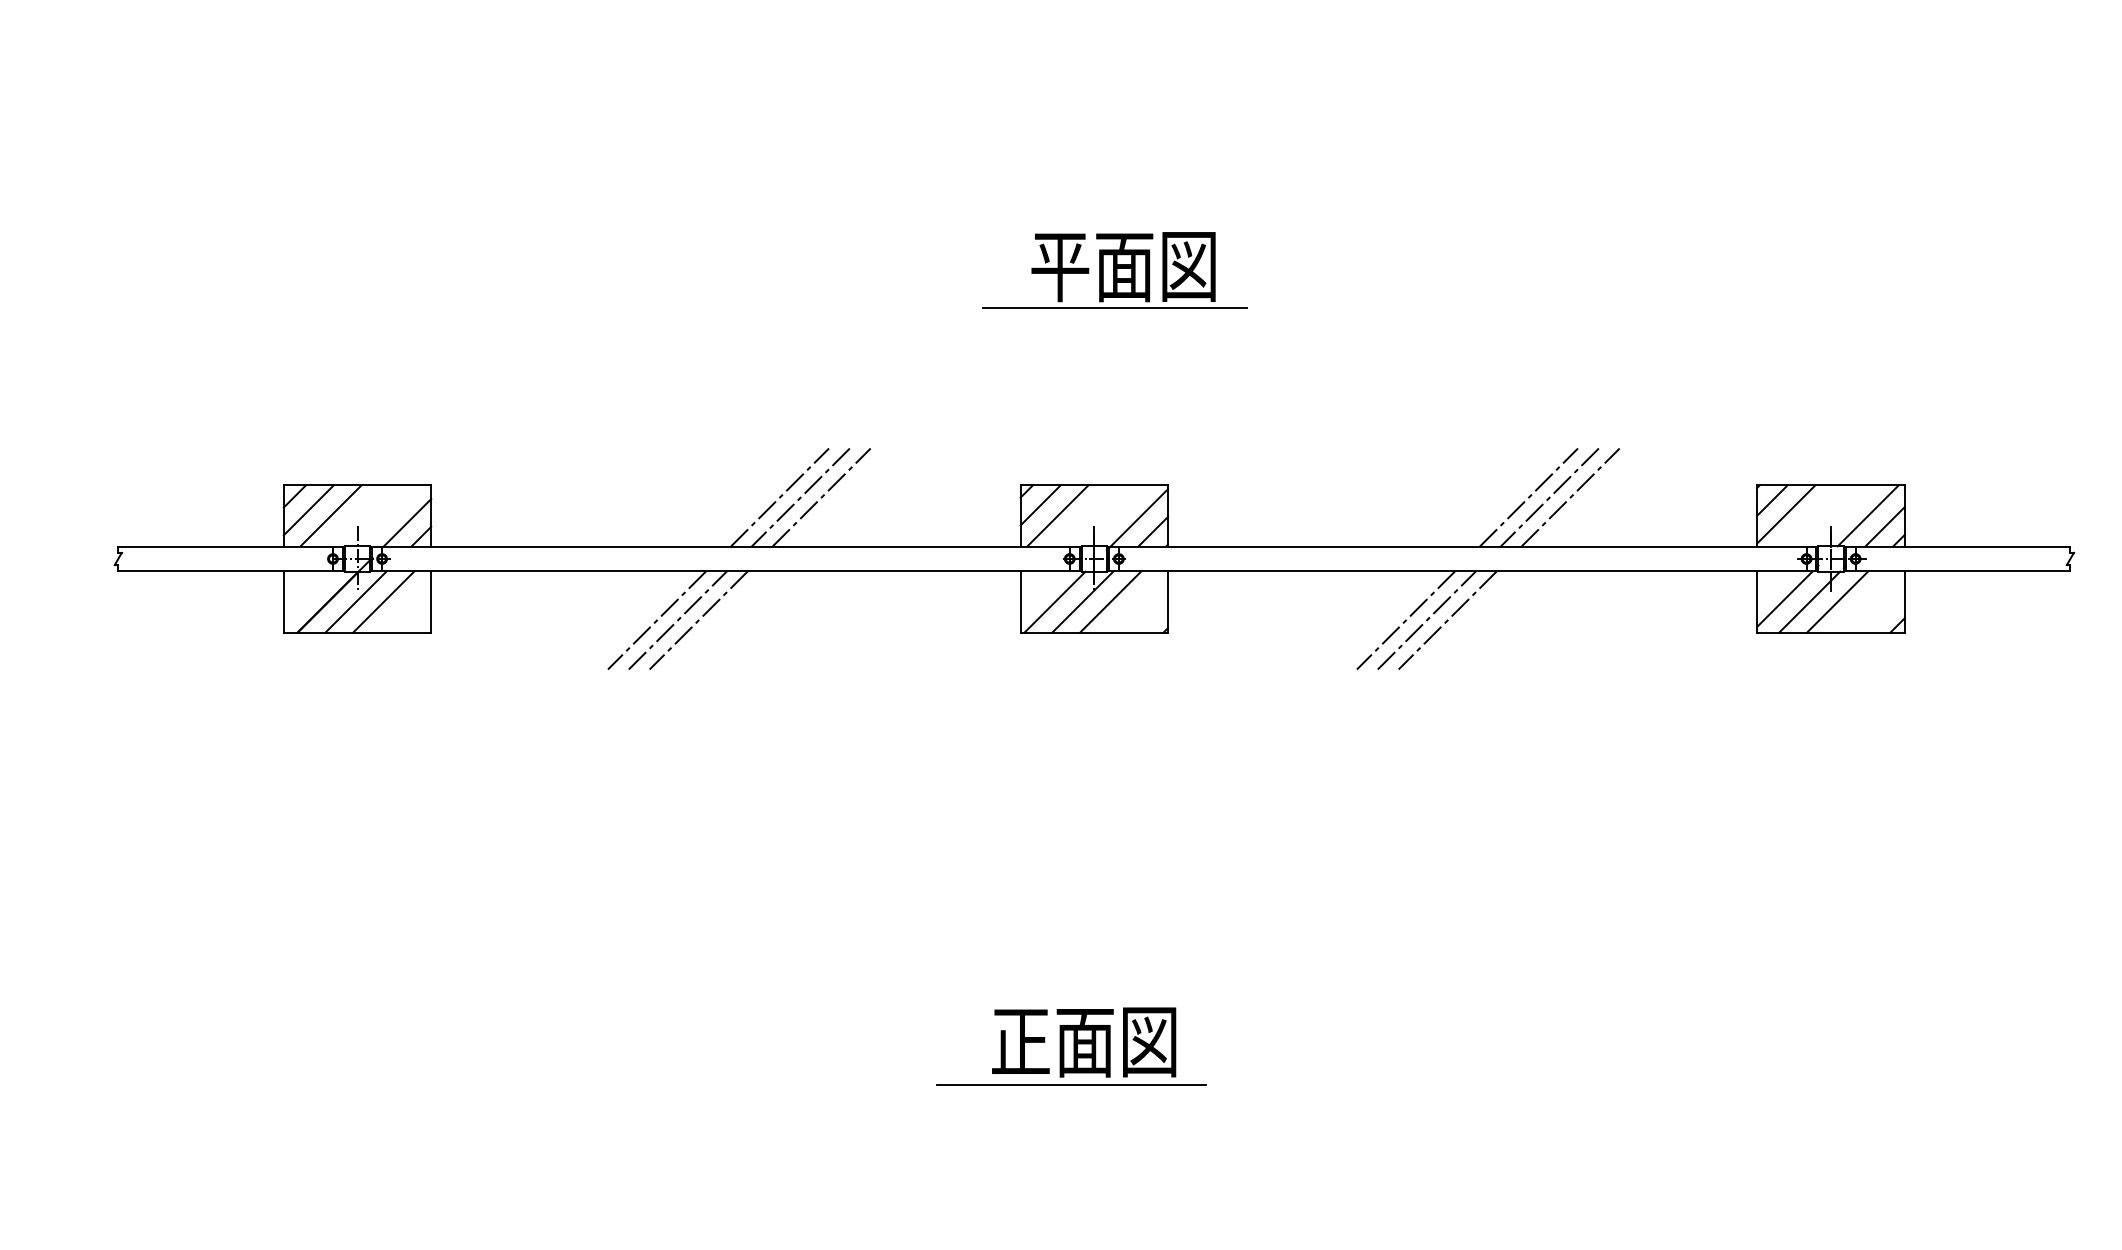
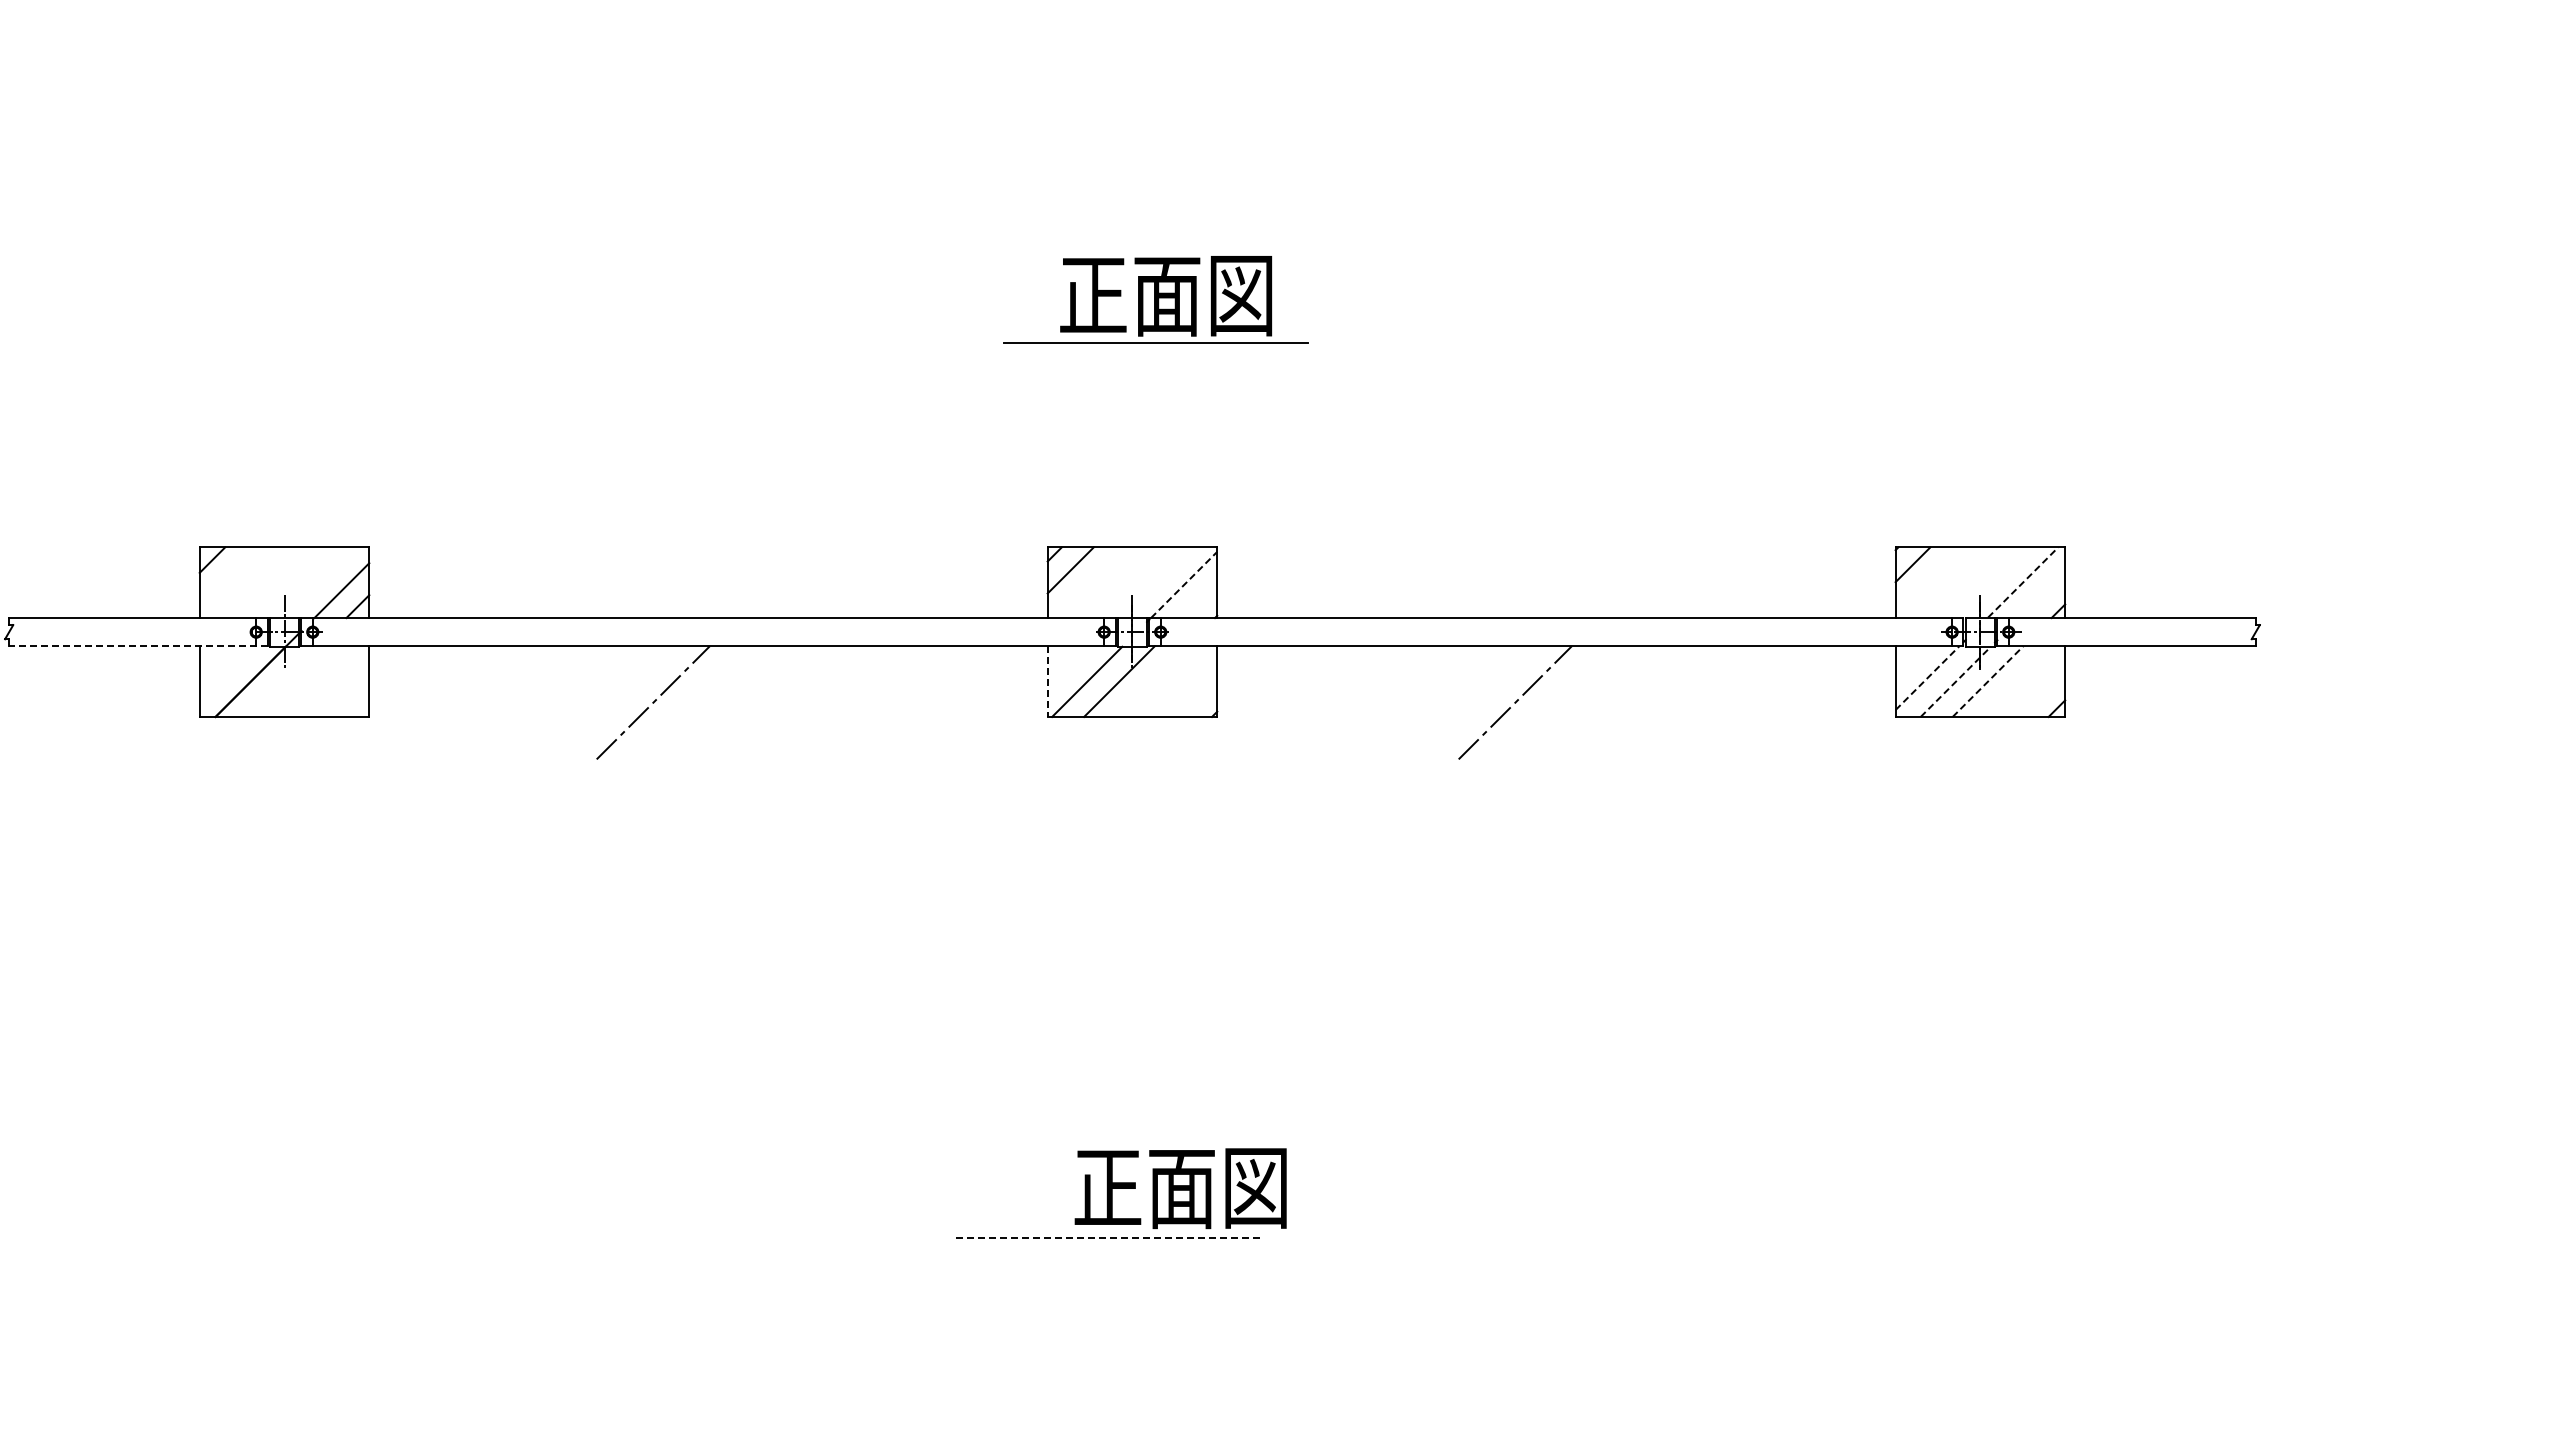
text: (1060, 267) -> (1093, 296), 平面図 -> 正面図
line: (779, 497) -> (770, 561), removed
line: (800, 497) -> (794, 561), removed
line: (821, 497) -> (818, 561), removed
line: (1528, 497) -> (1632, 561), removed
line: (1549, 497) -> (1656, 561), removed
line: (1570, 497) -> (1680, 561), removed
line: (308, 509) -> (228, 575), removed
line: (1786, 514) -> (1928, 580), removed
line: (330, 515) -> (253, 582), removed
line: (1057, 515) -> (1090, 582), removed
line: (1868, 515) -> (2023, 582), solid -> dashed
line: (1139, 517) -> (1184, 584), solid -> dashed
line: (1885, 527) -> (2042, 595), removed
line: (1153, 531) -> (1200, 600), removed
line: (229, 571) -> (137, 646), solid -> dashed
line: (1785, 598) -> (1927, 677), solid -> dashed
line: (355, 601) -> (282, 681), removed
line: (383, 601) -> (314, 681), removed
line: (1110, 601) -> (1151, 681), removed
line: (1809, 601) -> (1955, 681), solid -> dashed
line: (1838, 601) -> (1988, 681), solid -> dashed
line: (1020, 602) -> (1047, 682), solid -> dashed
line: (656, 620) -> (628, 702), removed
line: (698, 620) -> (676, 702), removed
line: (1405, 620) -> (1490, 702), removed
line: (1447, 620) -> (1538, 702), removed
text: (1083, 1042) -> (1180, 1188), moved
line: (1070, 1084) -> (1105, 1237), solid -> dashed

